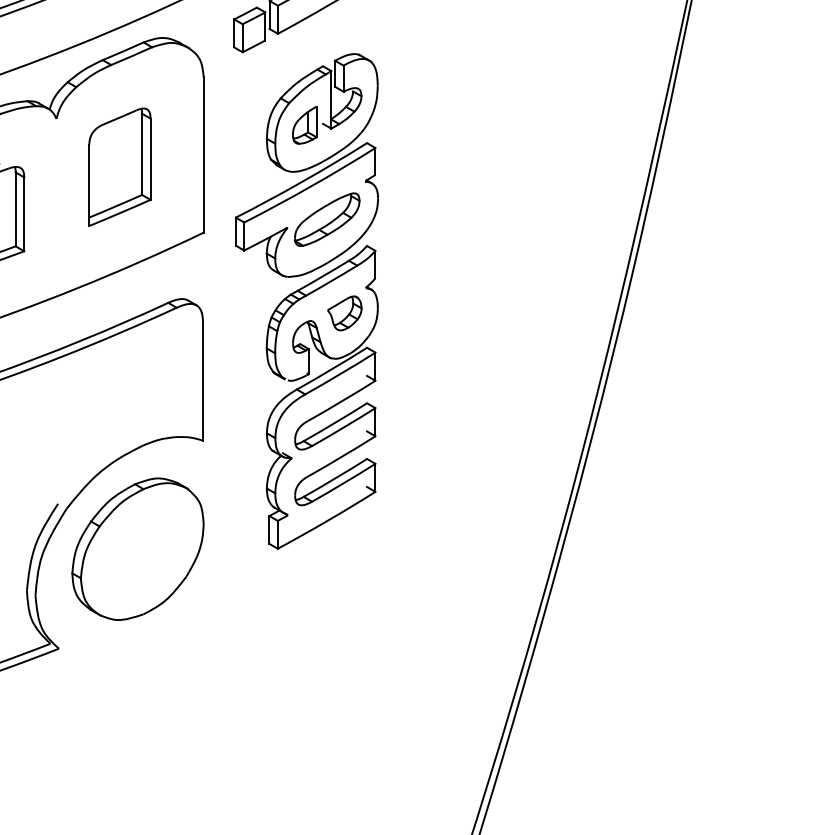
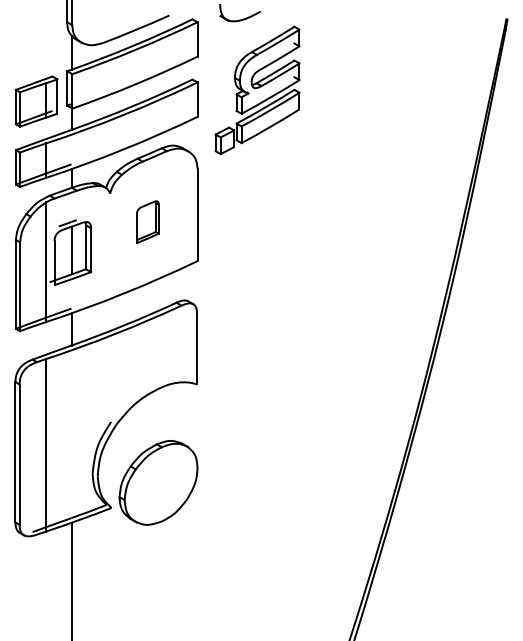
part: (119, 165) -> (147, 221), size x0.6
part: (306, 300) -> (258, 301), removed
part: (137, 548) -> (158, 482), moved

